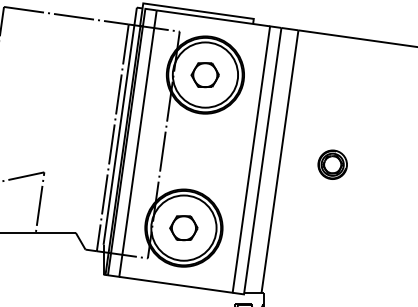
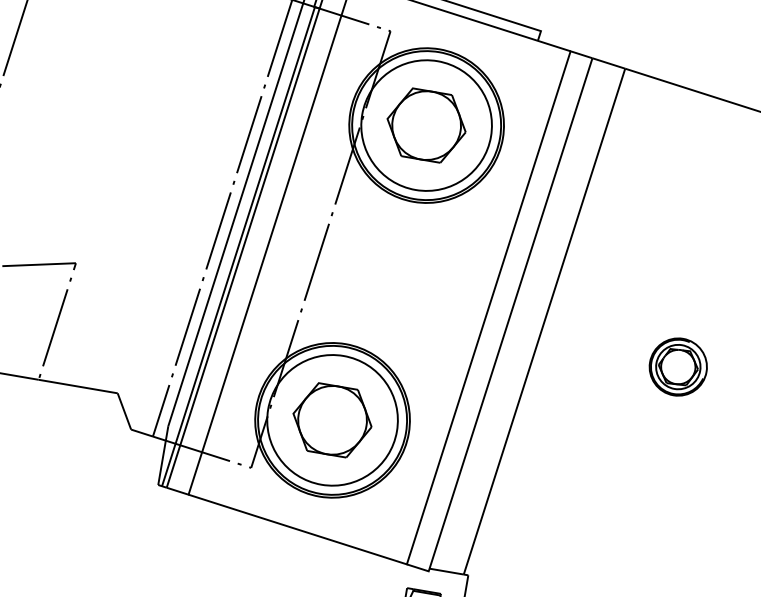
part: (204, 75) -> (424, 126), size x1.43
part: (332, 164) -> (678, 366), moved
part: (183, 228) -> (331, 420), size x1.43

